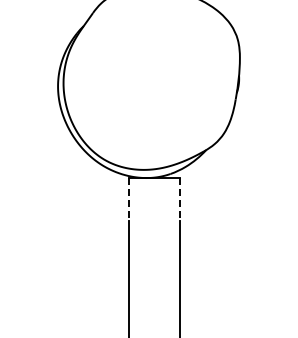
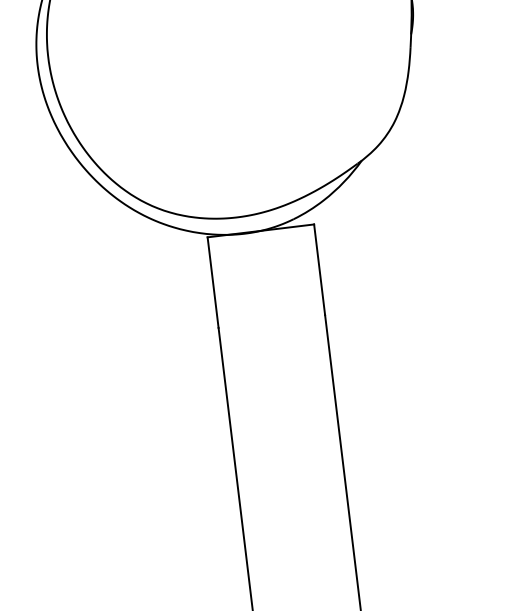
line: (128, 199) -> (212, 282), dashed -> solid
line: (179, 199) -> (318, 270), dashed -> solid

